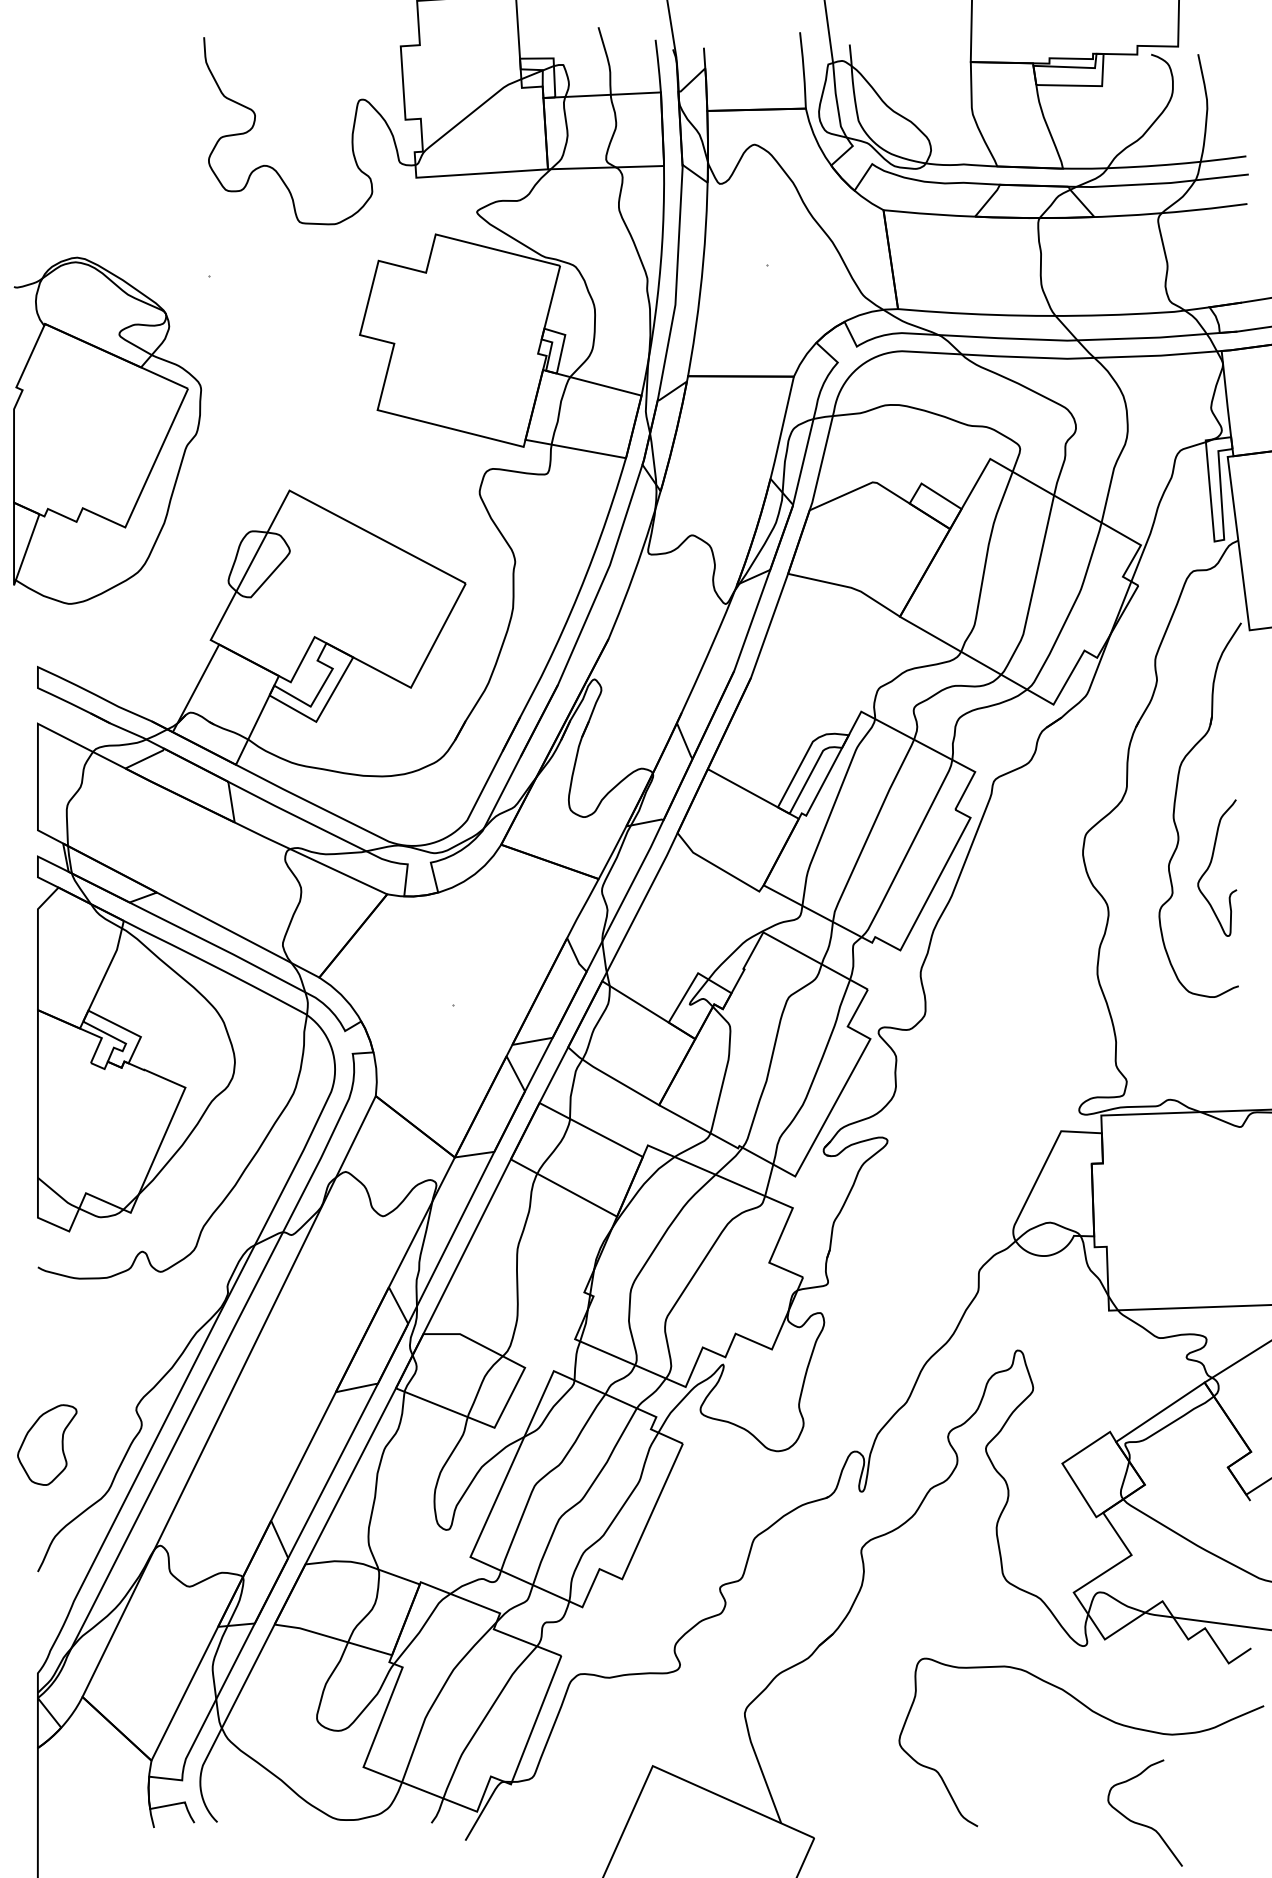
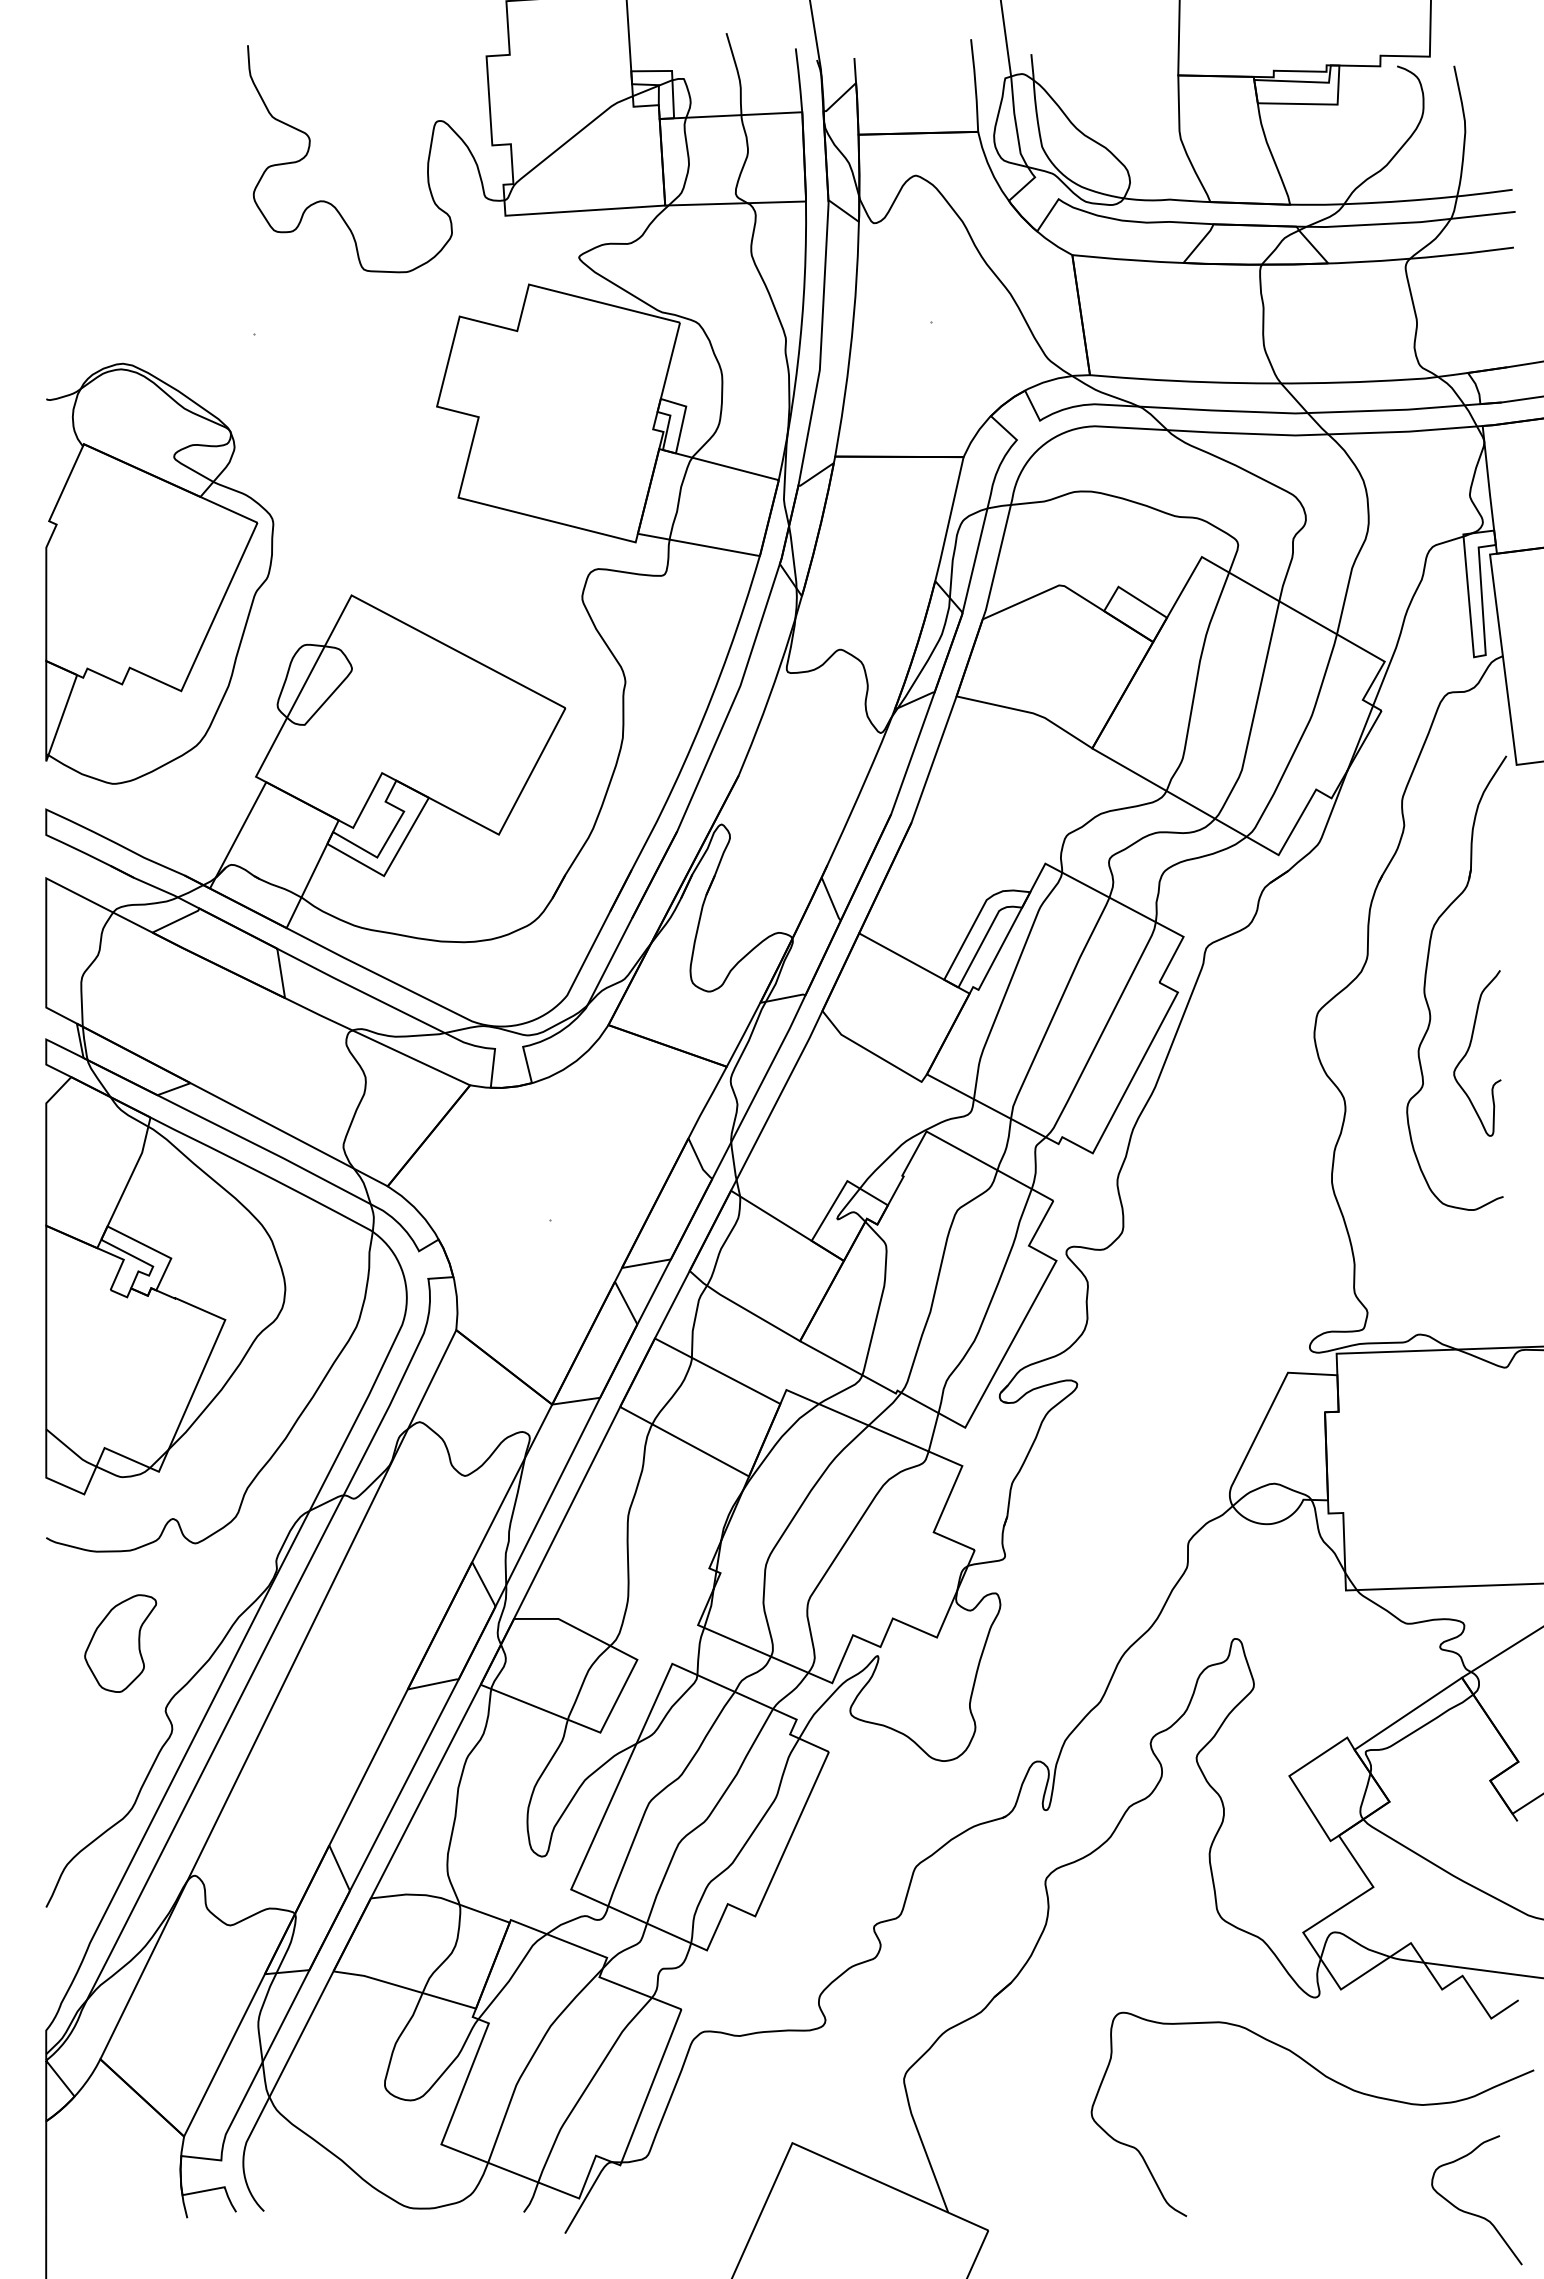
part: (107, 430) -> (159, 573), moved
part: (47, 1444) -> (120, 1643), moved
curve: (1142, 1824) -> (1473, 2213), moved

